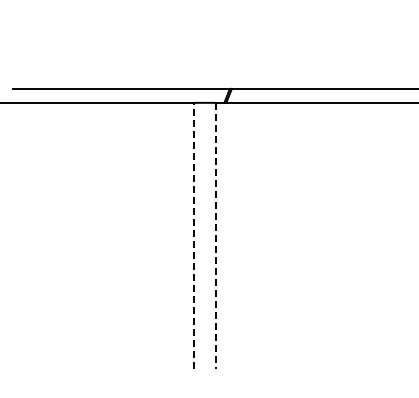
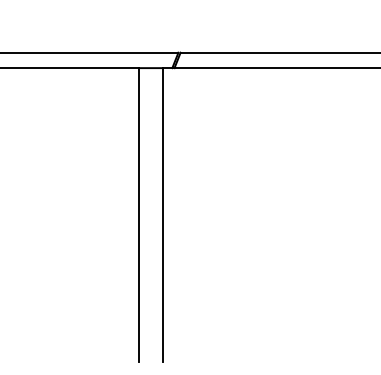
line: (193, 235) -> (138, 214), dashed -> solid
line: (216, 236) -> (163, 215), dashed -> solid

